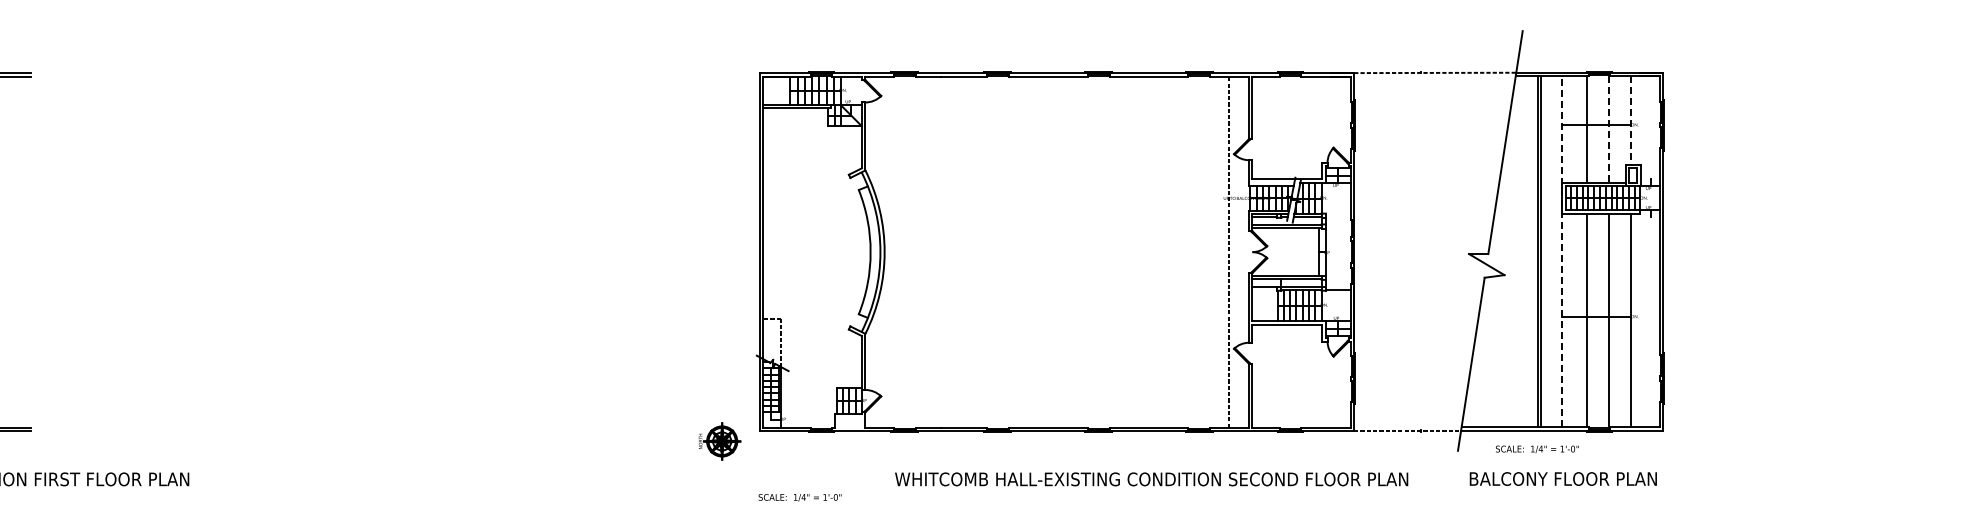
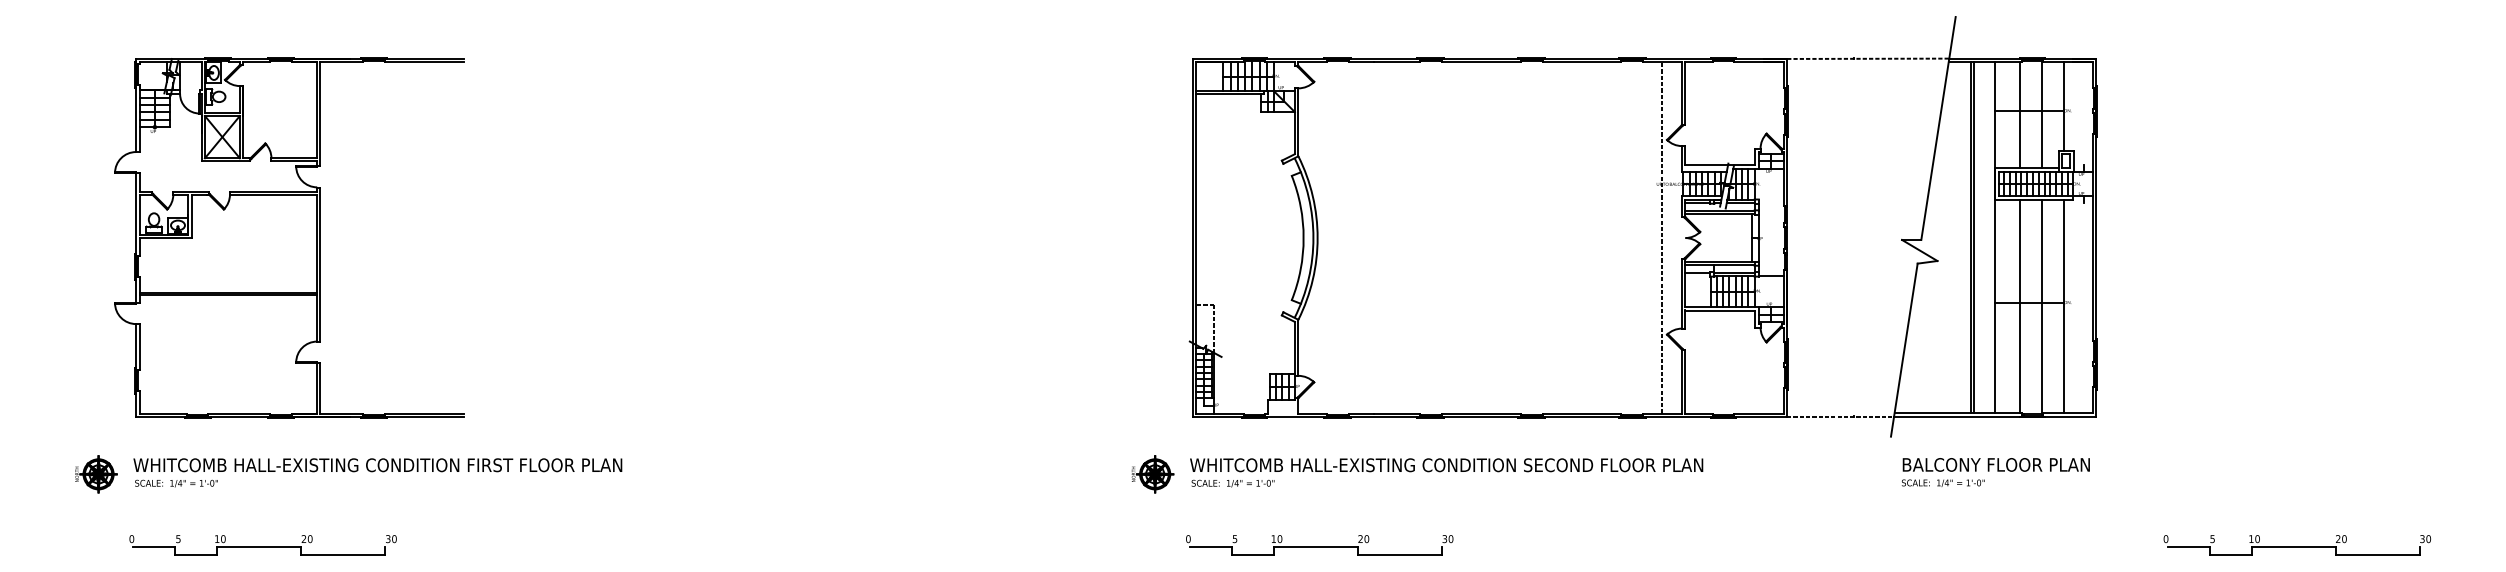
line: (1631, 120) -> (2064, 106), dashed -> solid
line: (1609, 129) -> (2042, 115), dashed -> solid
line: (1562, 251) -> (1995, 237), dashed -> solid
part: (719, 441) -> (1152, 474), moved
text: (1537, 448) -> (1943, 482), moved
text: (1151, 479) -> (1446, 465), moved

